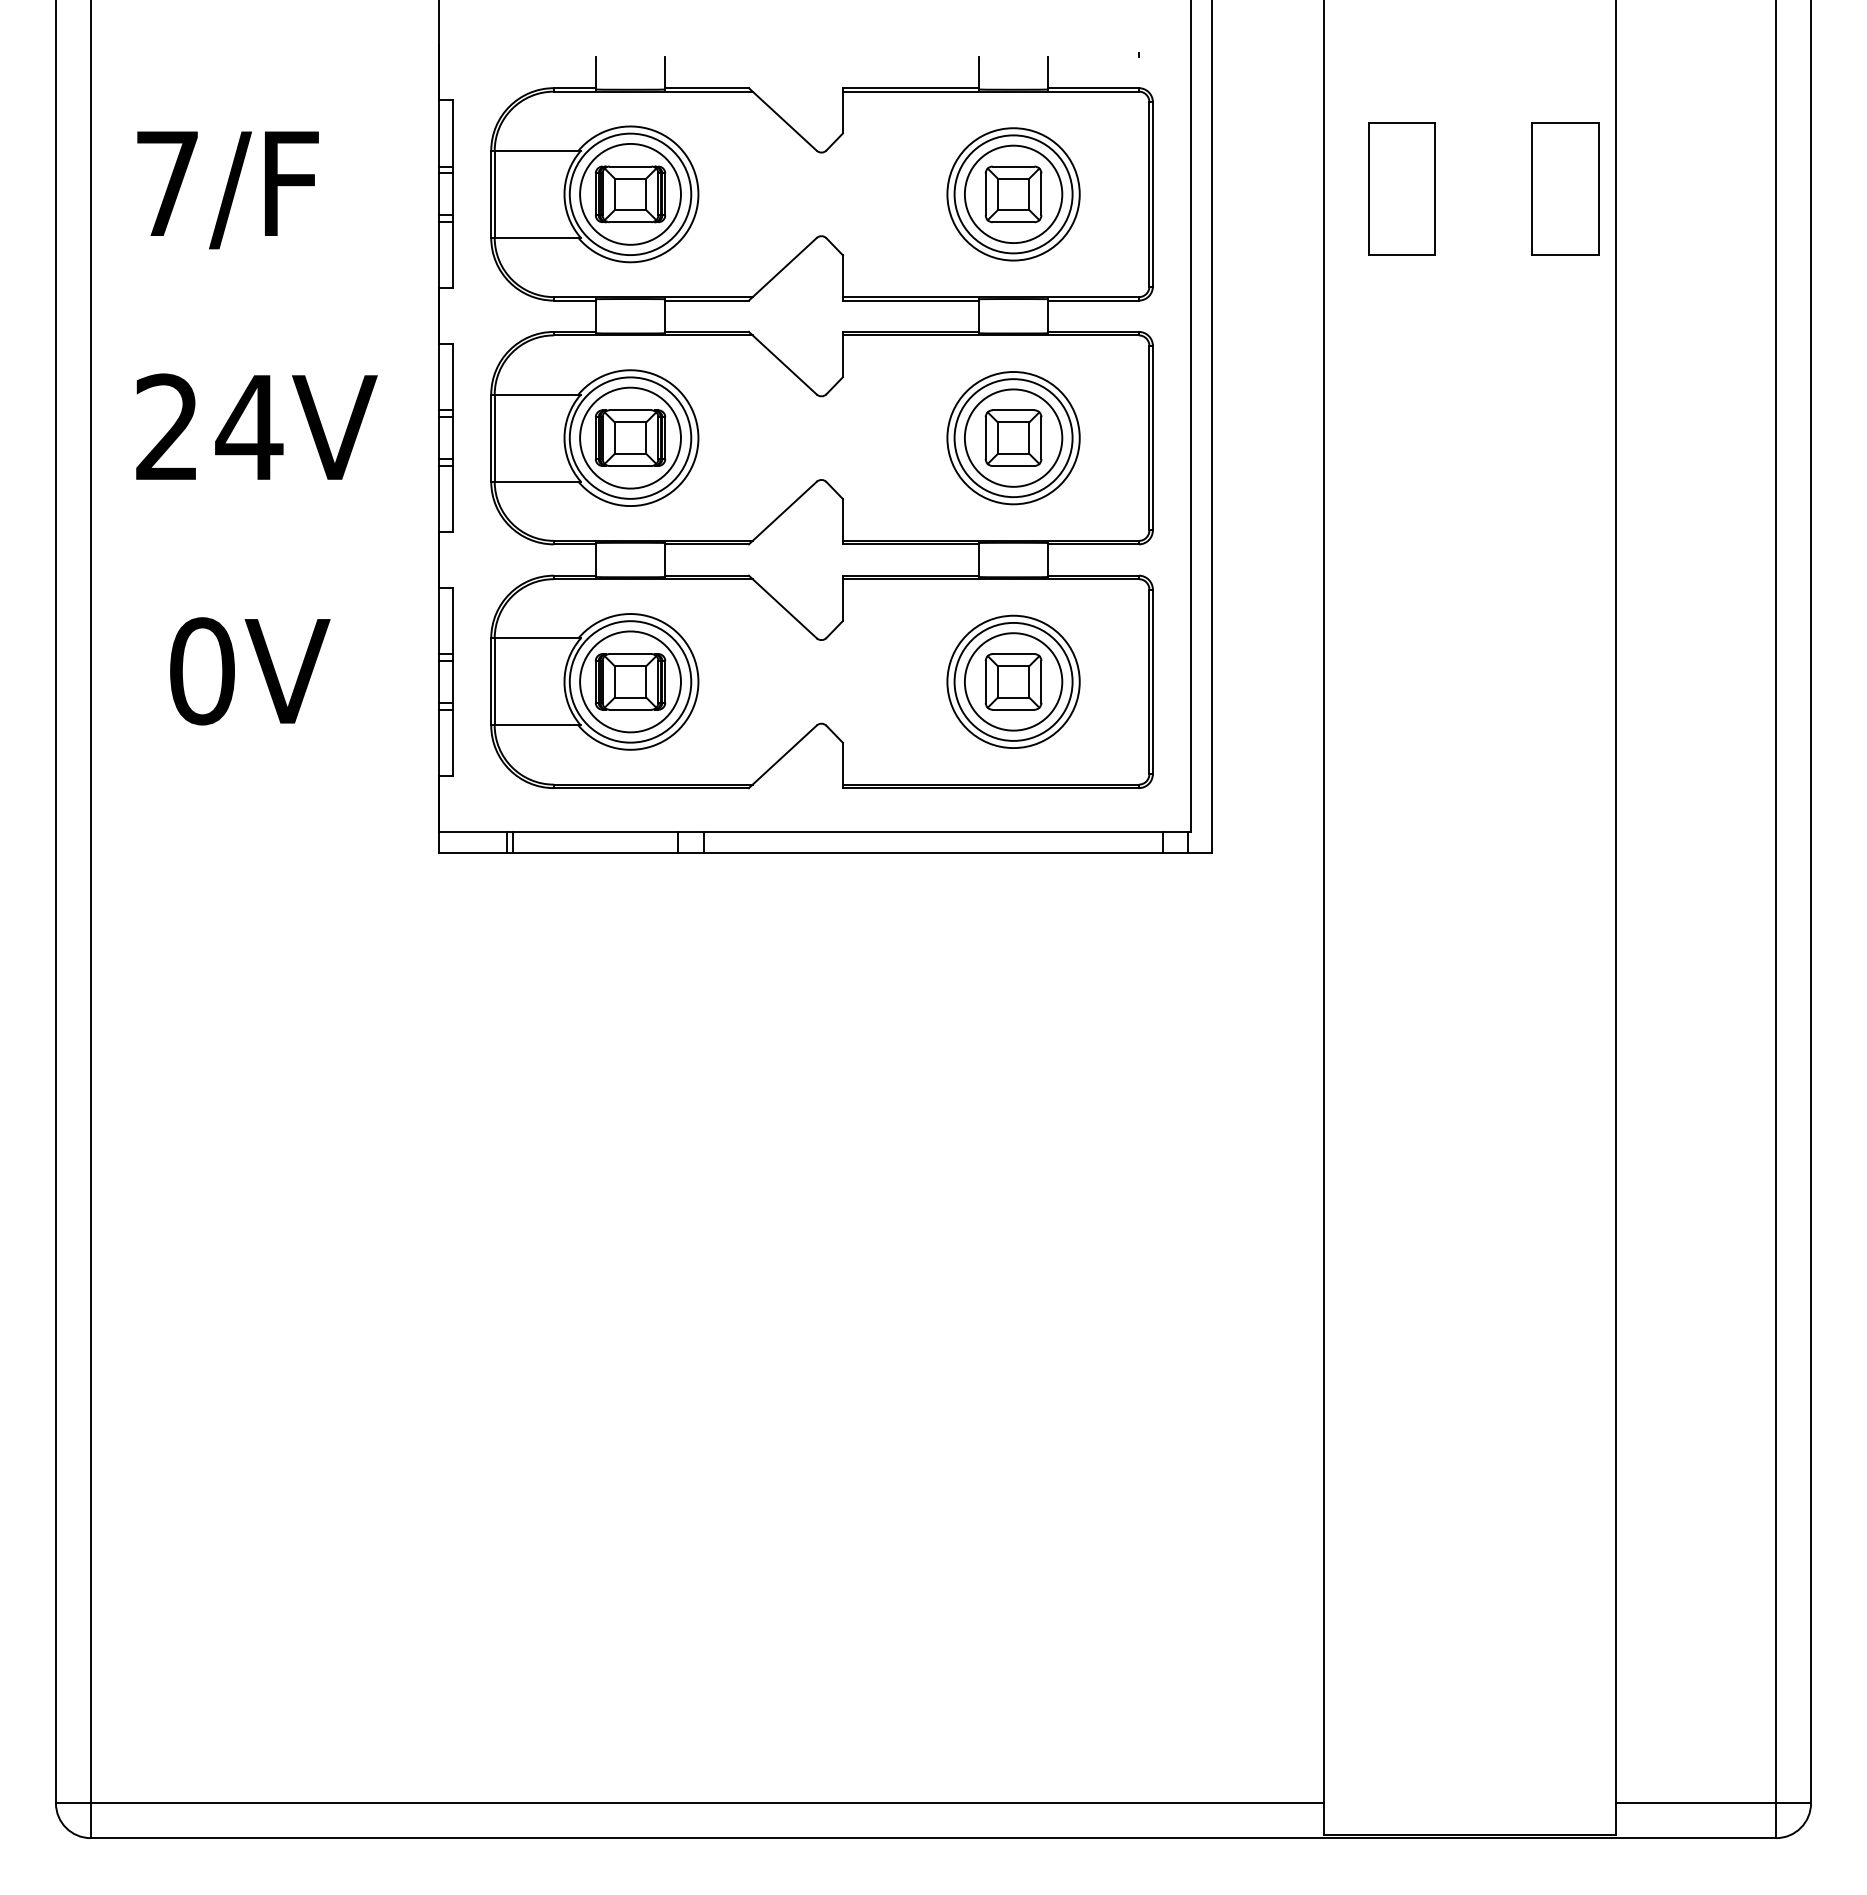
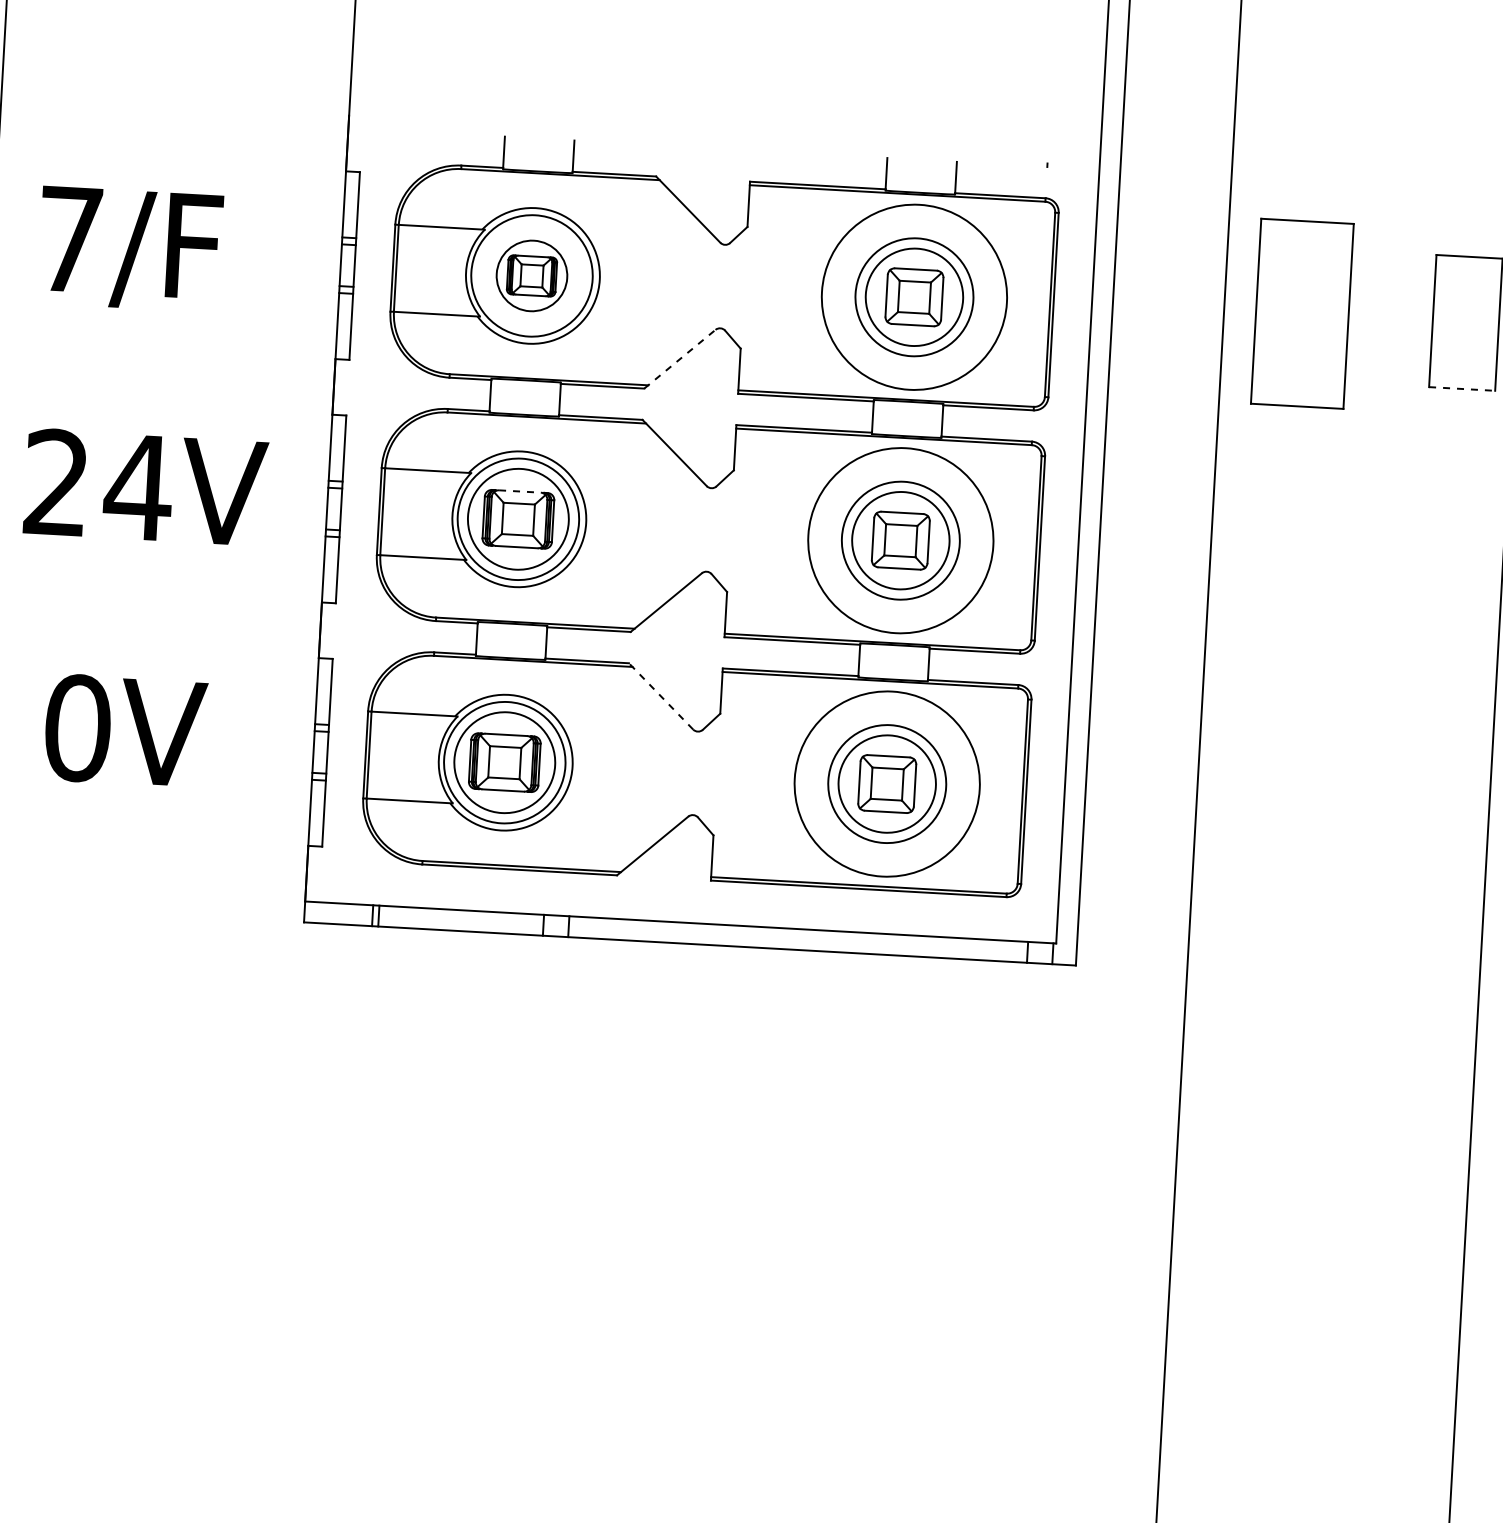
part: (1401, 188) -> (1302, 313), size x1.4
part: (630, 194) -> (531, 276), size x0.7
circle: (1013, 194) -> (914, 297), size x1.4
line: (1566, 255) -> (1463, 389), solid -> dashed
line: (783, 268) -> (680, 358), solid -> dashed
line: (630, 410) -> (519, 491), solid -> dashed
circle: (1013, 437) -> (900, 540), size x1.4
line: (782, 606) -> (660, 695), solid -> dashed
circle: (1013, 681) -> (887, 783), size x1.4

